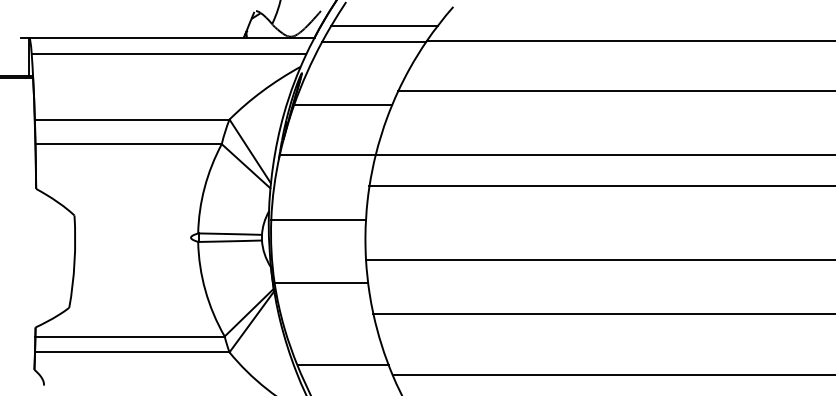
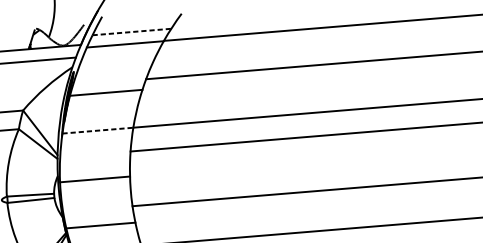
line: (384, 26) -> (131, 32), solid -> dashed
line: (327, 154) -> (97, 130), solid -> dashed

